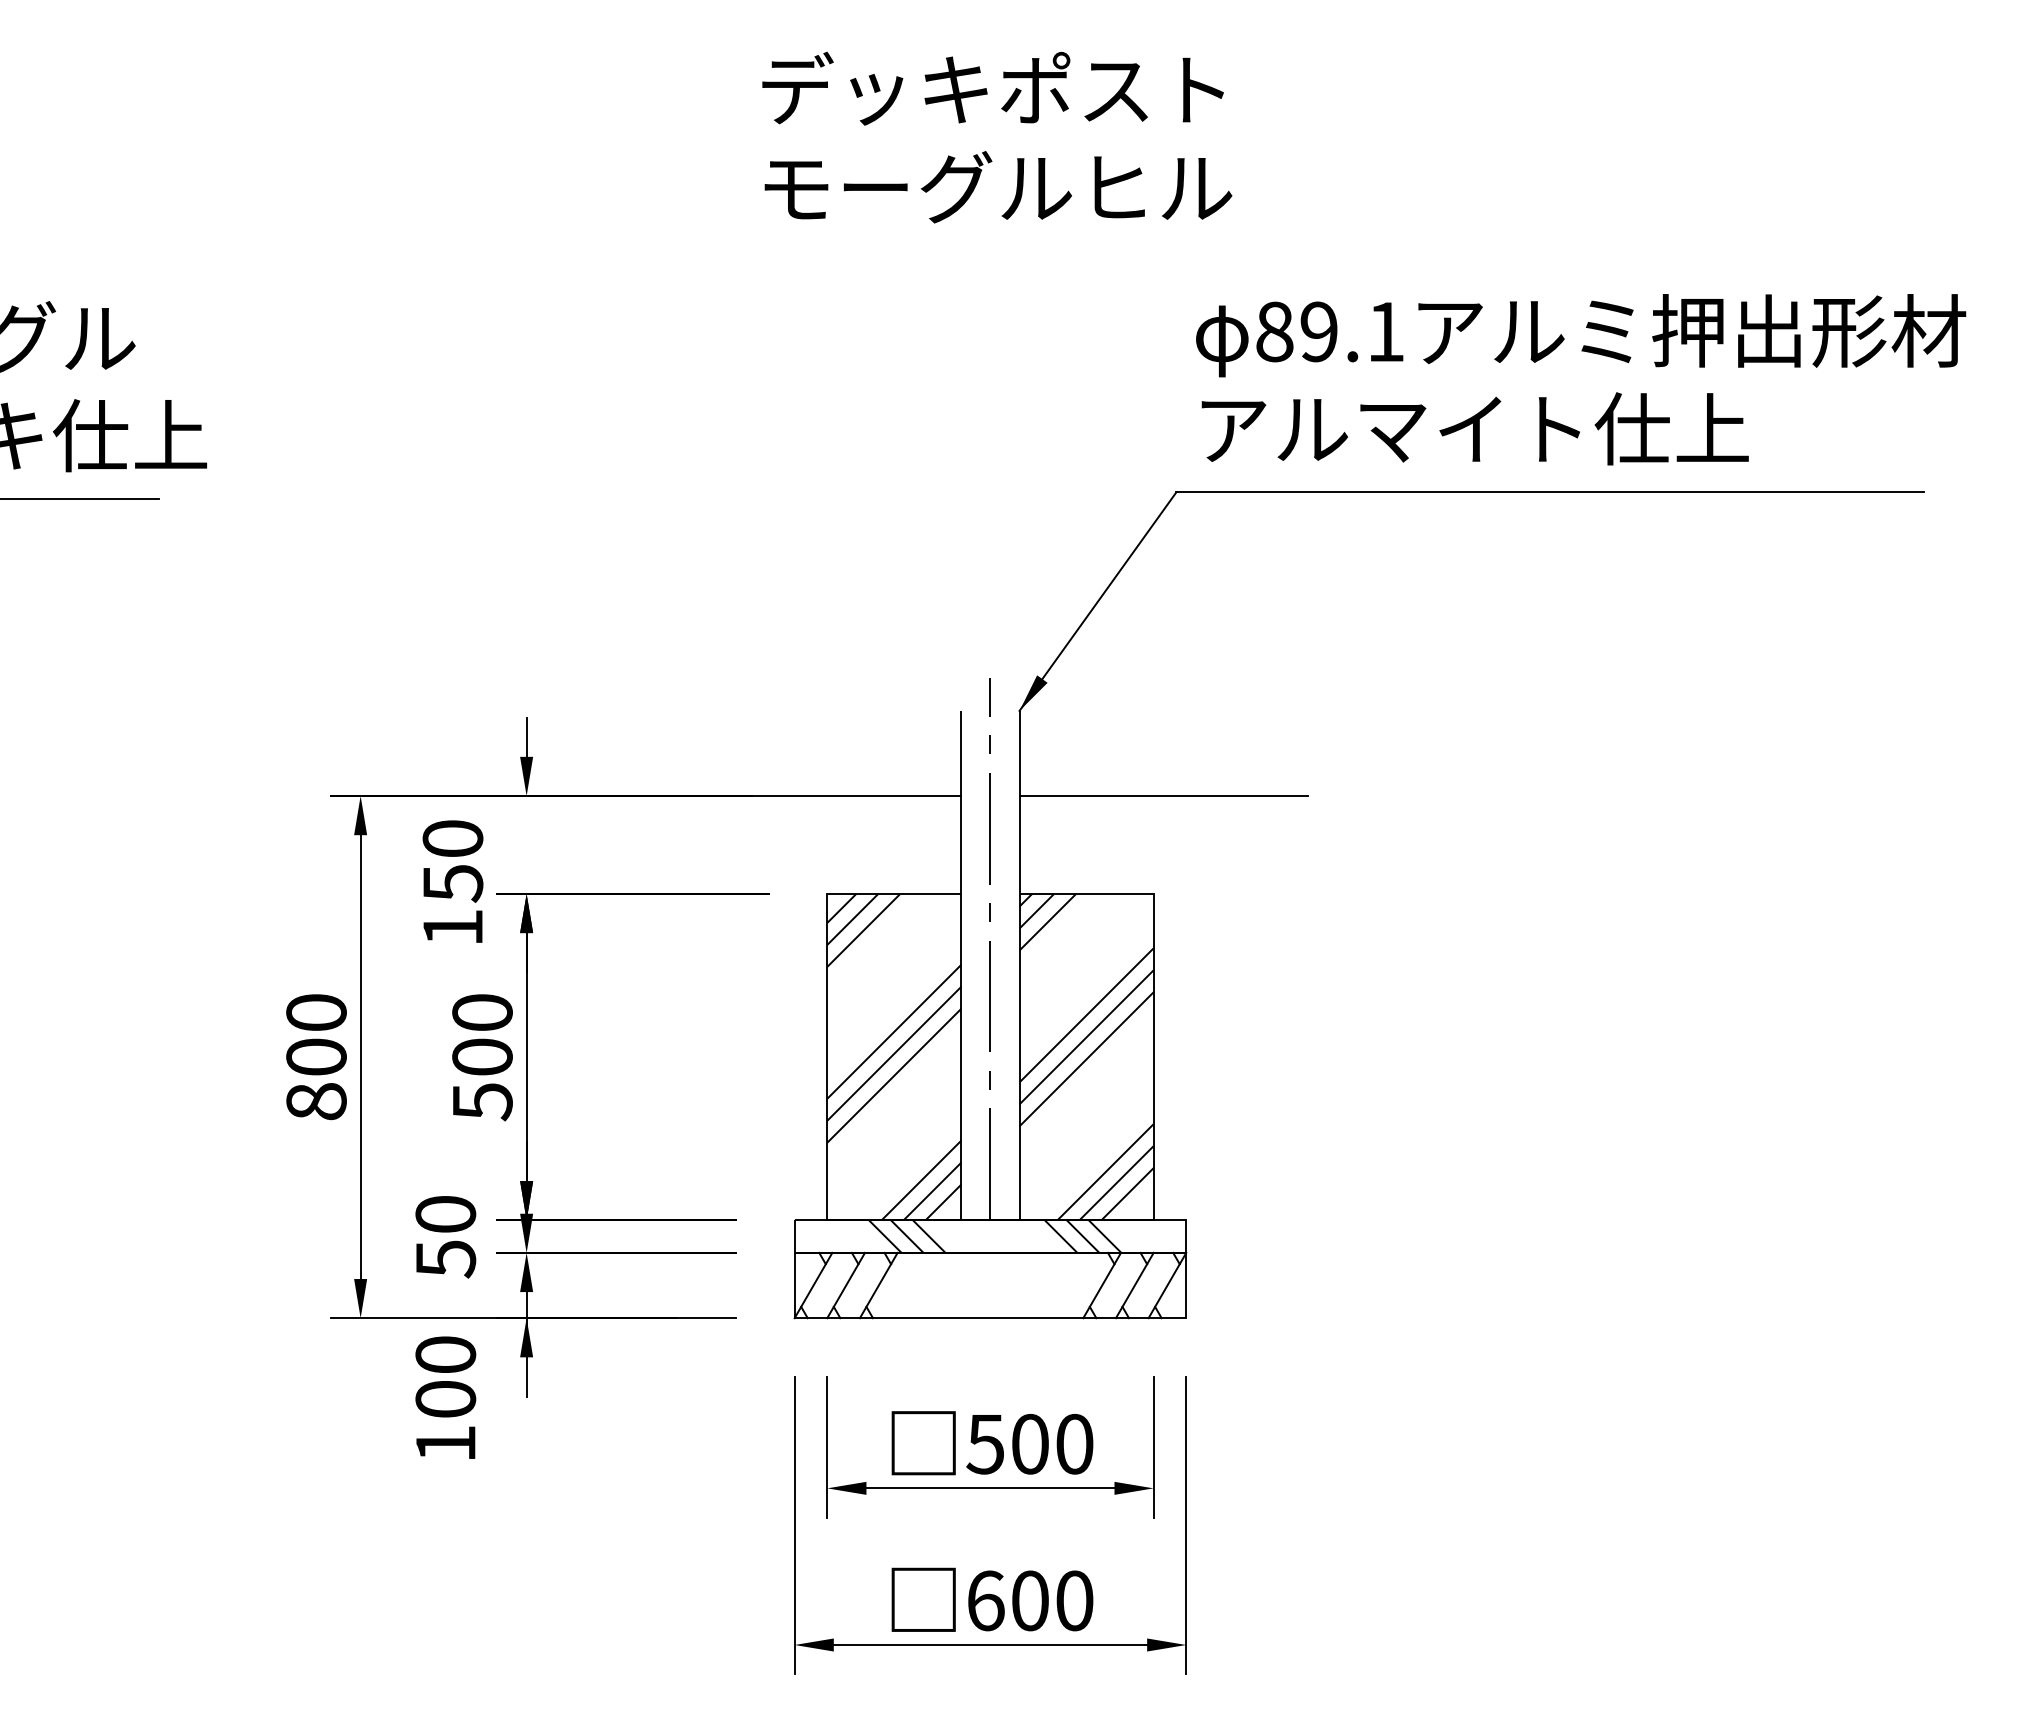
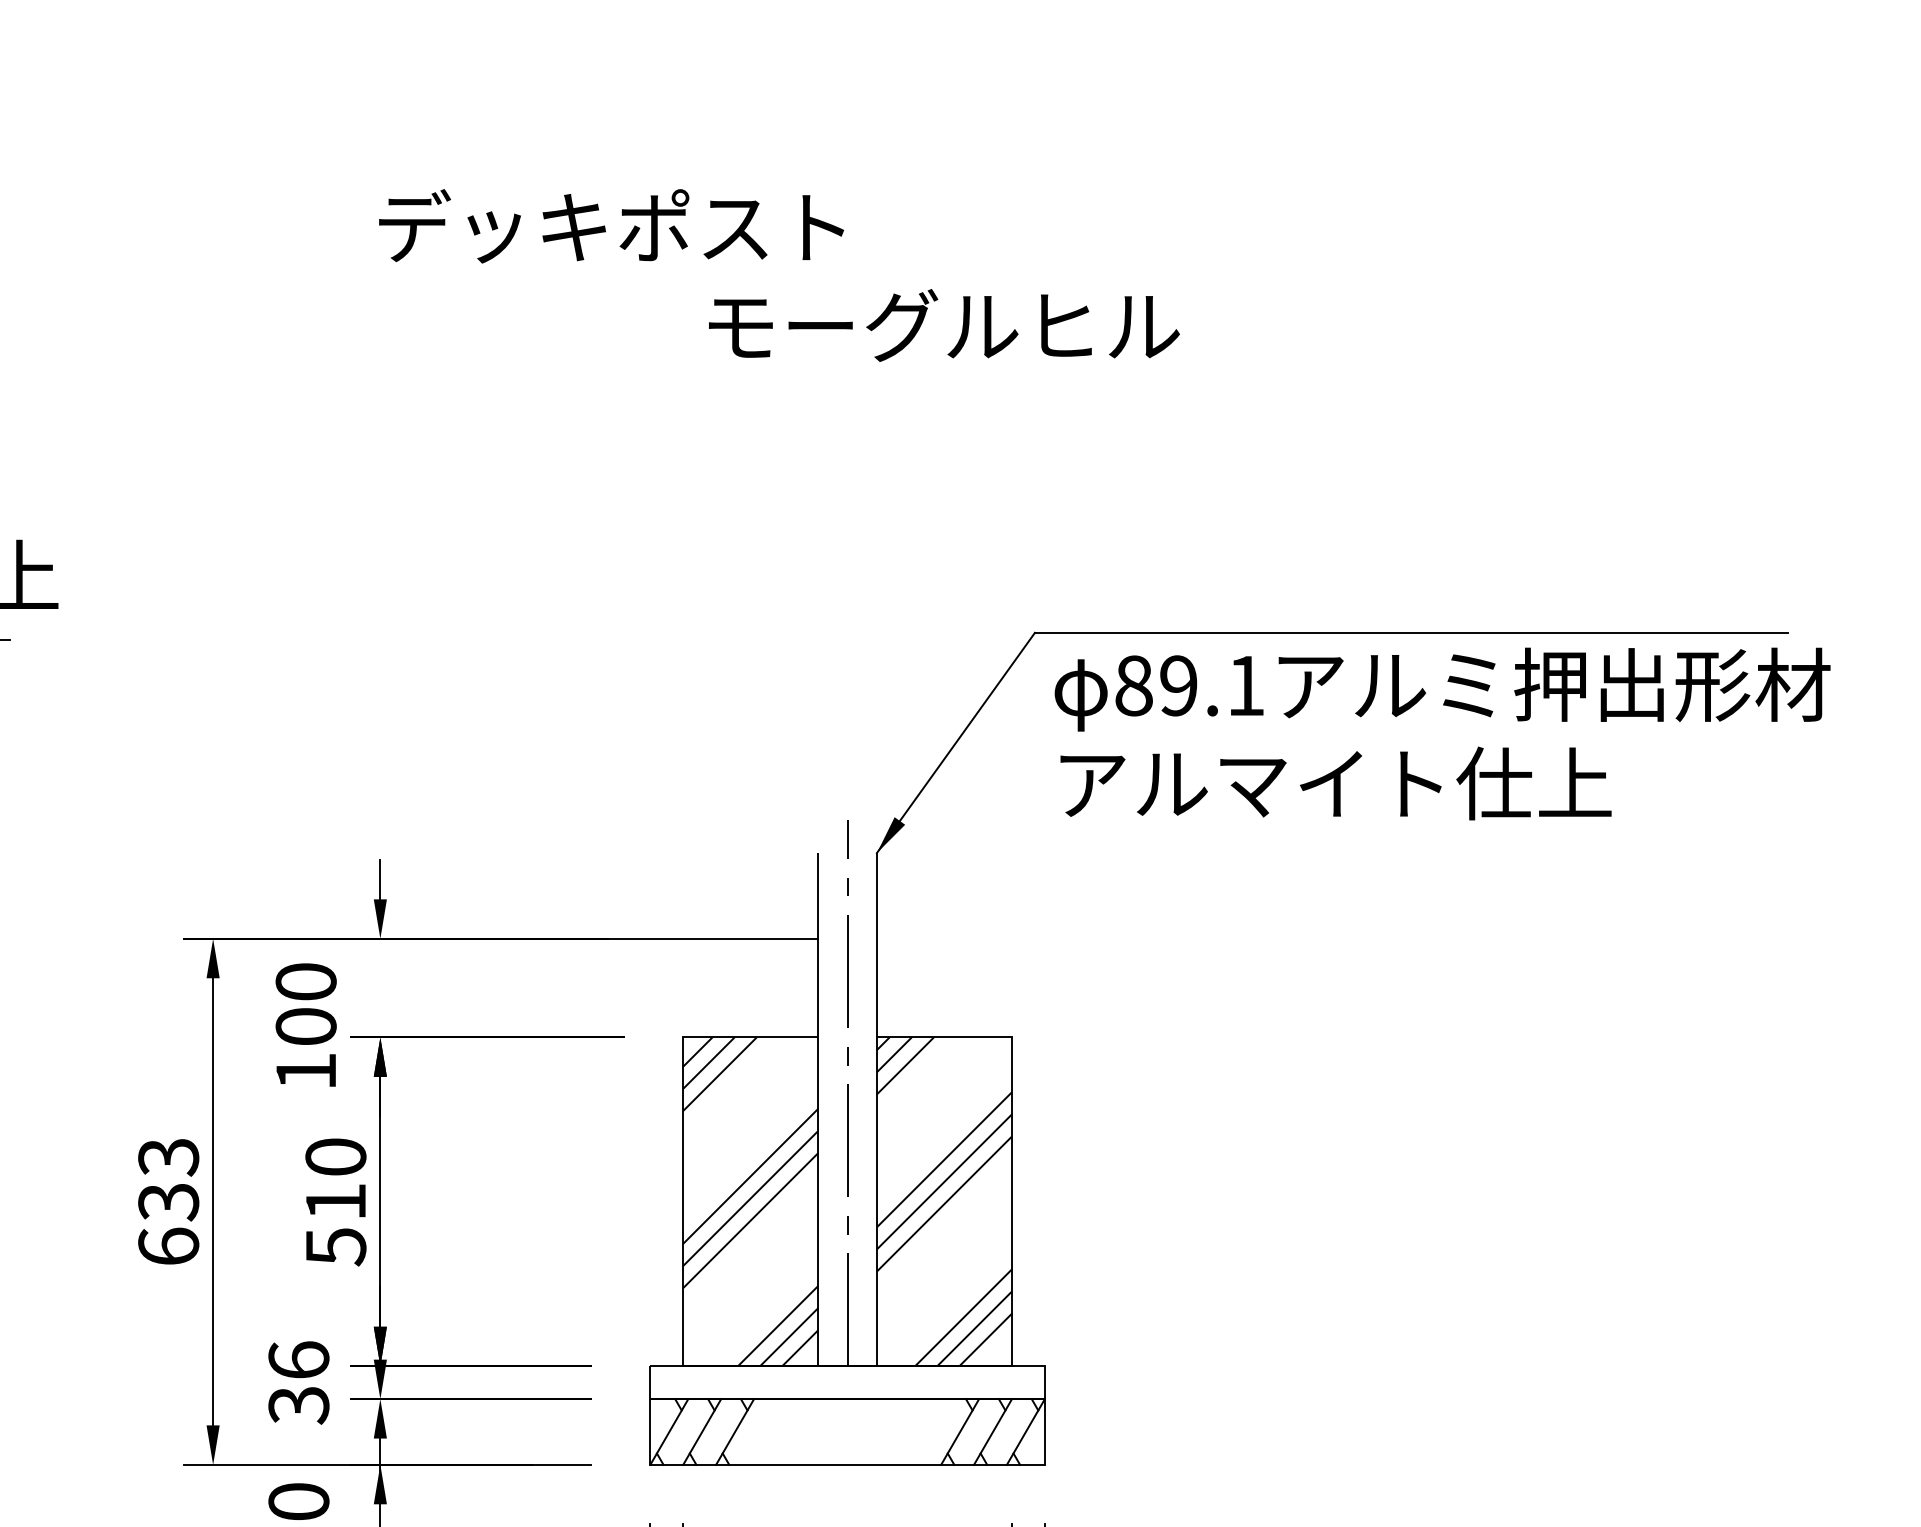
text: (992, 88) -> (610, 226), moved
text: (998, 187) -> (944, 325), moved
text: (1581, 379) -> (1443, 733), moved
line: (1163, 796) -> (1021, 939), removed
text: (452, 883) -> (305, 1026), 150 -> 100
text: (482, 1056) -> (335, 1201), 500 -> 510
text: (316, 1057) -> (168, 1202), 800 -> 633
text: (445, 1236) -> (298, 1382), 50 -> 36
hatch: (994, 1236) -> (851, 1382), removed

